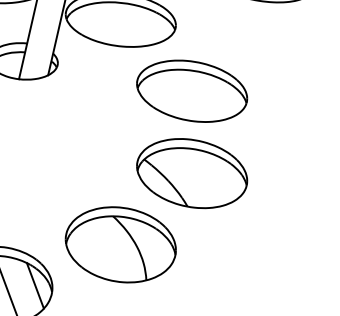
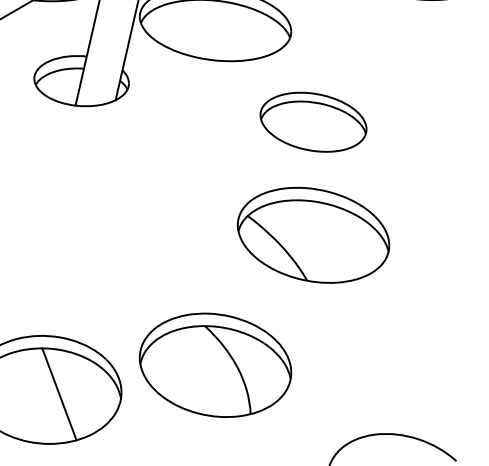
part: (192, 91) -> (313, 122), size x0.7
part: (120, 244) -> (215, 364), moved
line: (34, 285) -> (97, 389), removed

